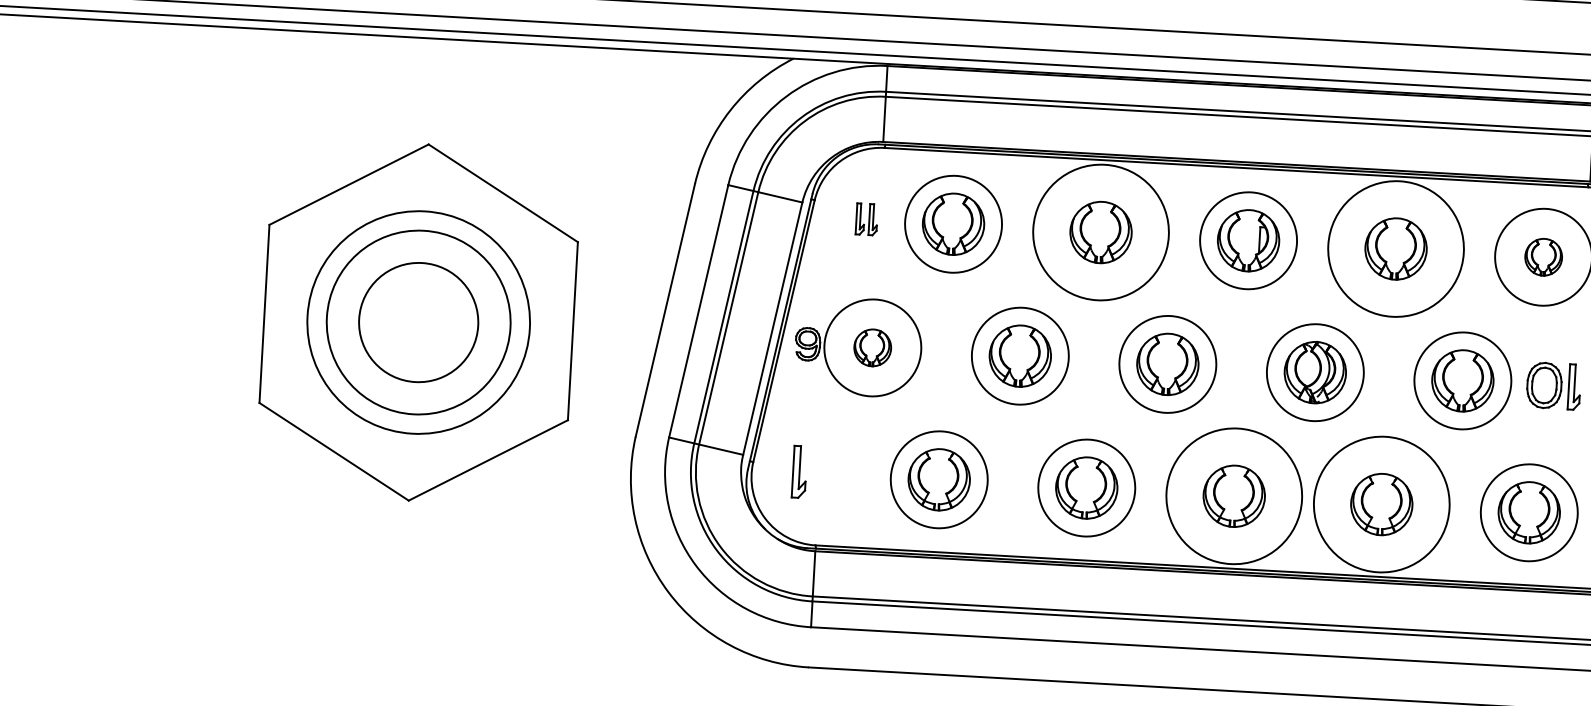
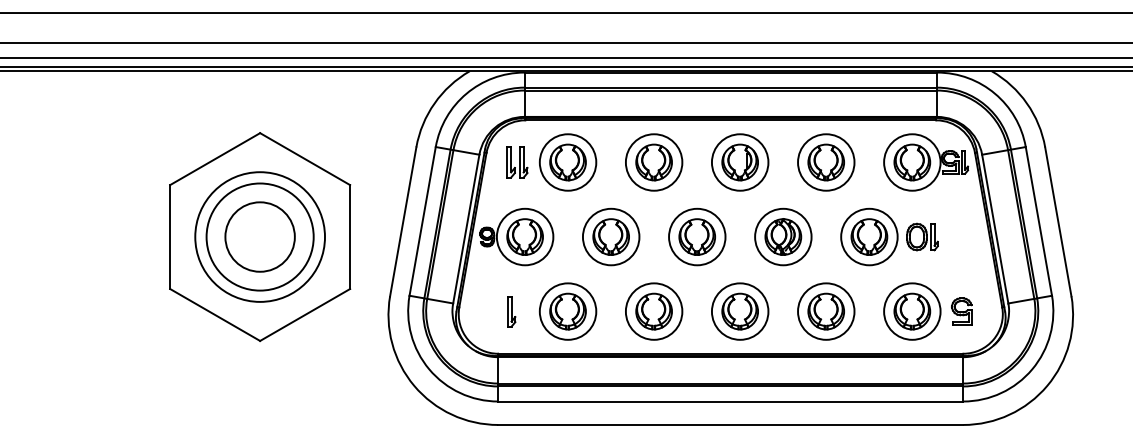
part: (866, 219) -> (517, 162), size x1.67
circle: (1099, 232) -> (653, 162), size x0.71
circle: (1396, 249) -> (826, 162), size x0.71
part: (1543, 257) -> (912, 162), size x1.67
part: (871, 346) -> (524, 236), size x1.67
part: (799, 471) -> (511, 311), moved
circle: (1233, 496) -> (739, 311), size x0.71
circle: (1382, 504) -> (826, 311), size x0.71

